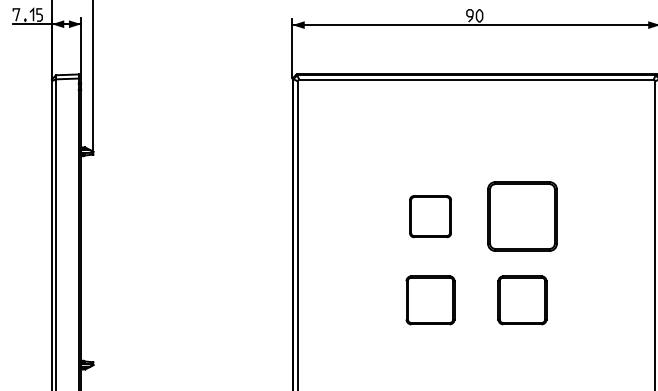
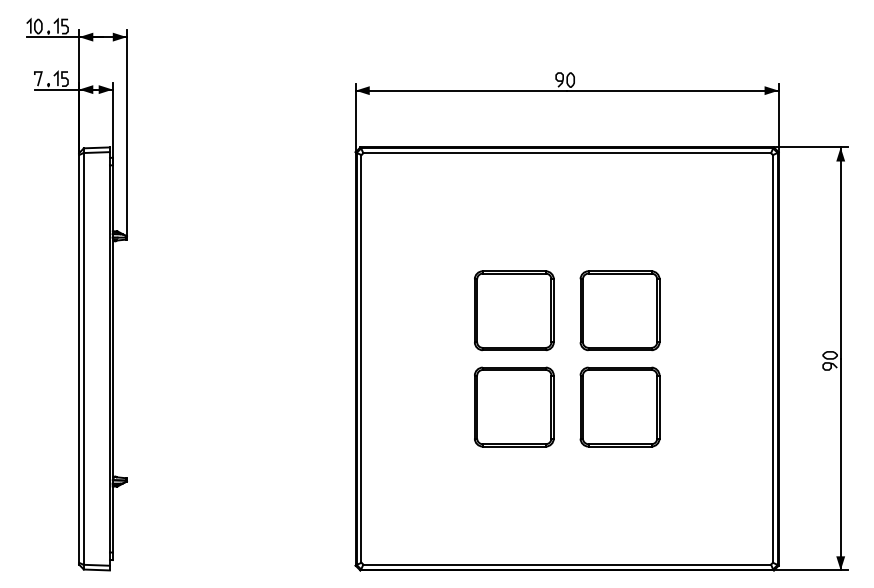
part: (430, 216) -> (514, 310), size x1.67
part: (430, 299) -> (514, 406), size x1.43
part: (521, 299) -> (619, 406), size x1.43

